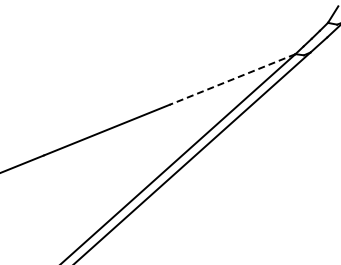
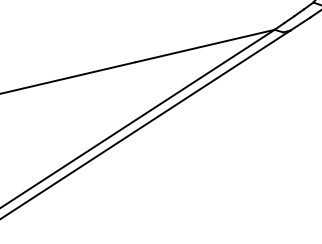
line: (232, 79) -> (205, 46), dashed -> solid

